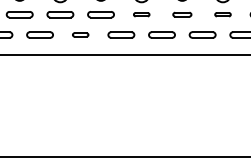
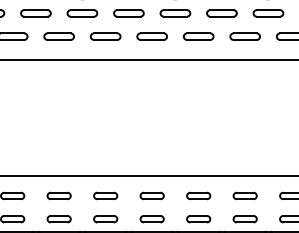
part: (141, 14) -> (175, 13), size x1.67
part: (181, 14) -> (221, 13), size x1.43
part: (223, 14) -> (268, 13), size x1.67
part: (80, 34) -> (105, 36), size x1.67

